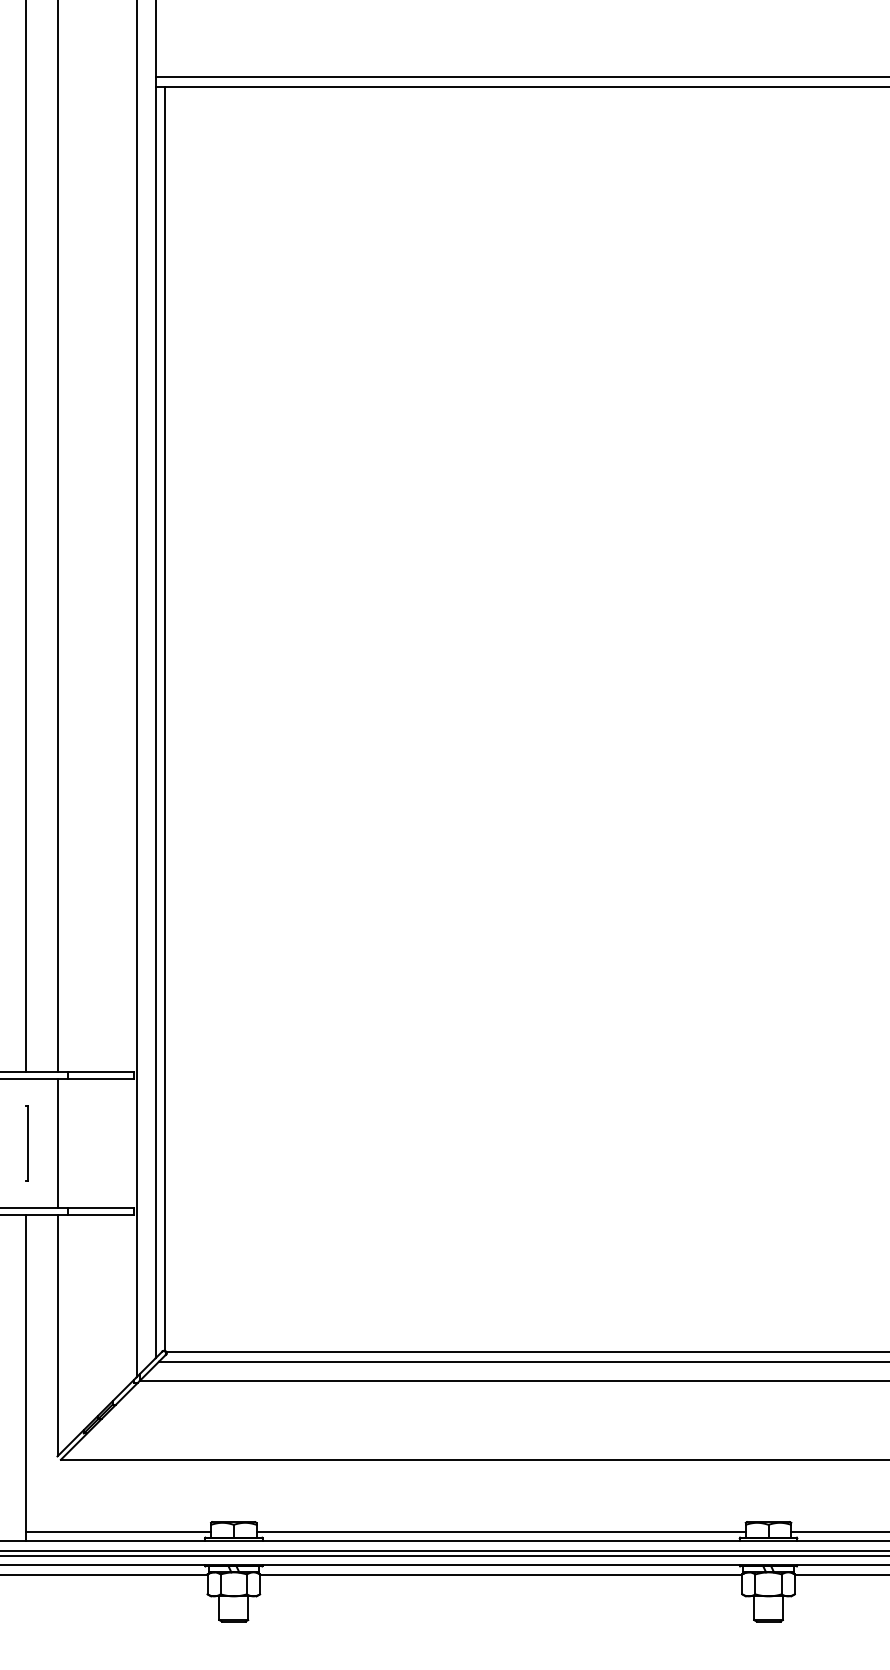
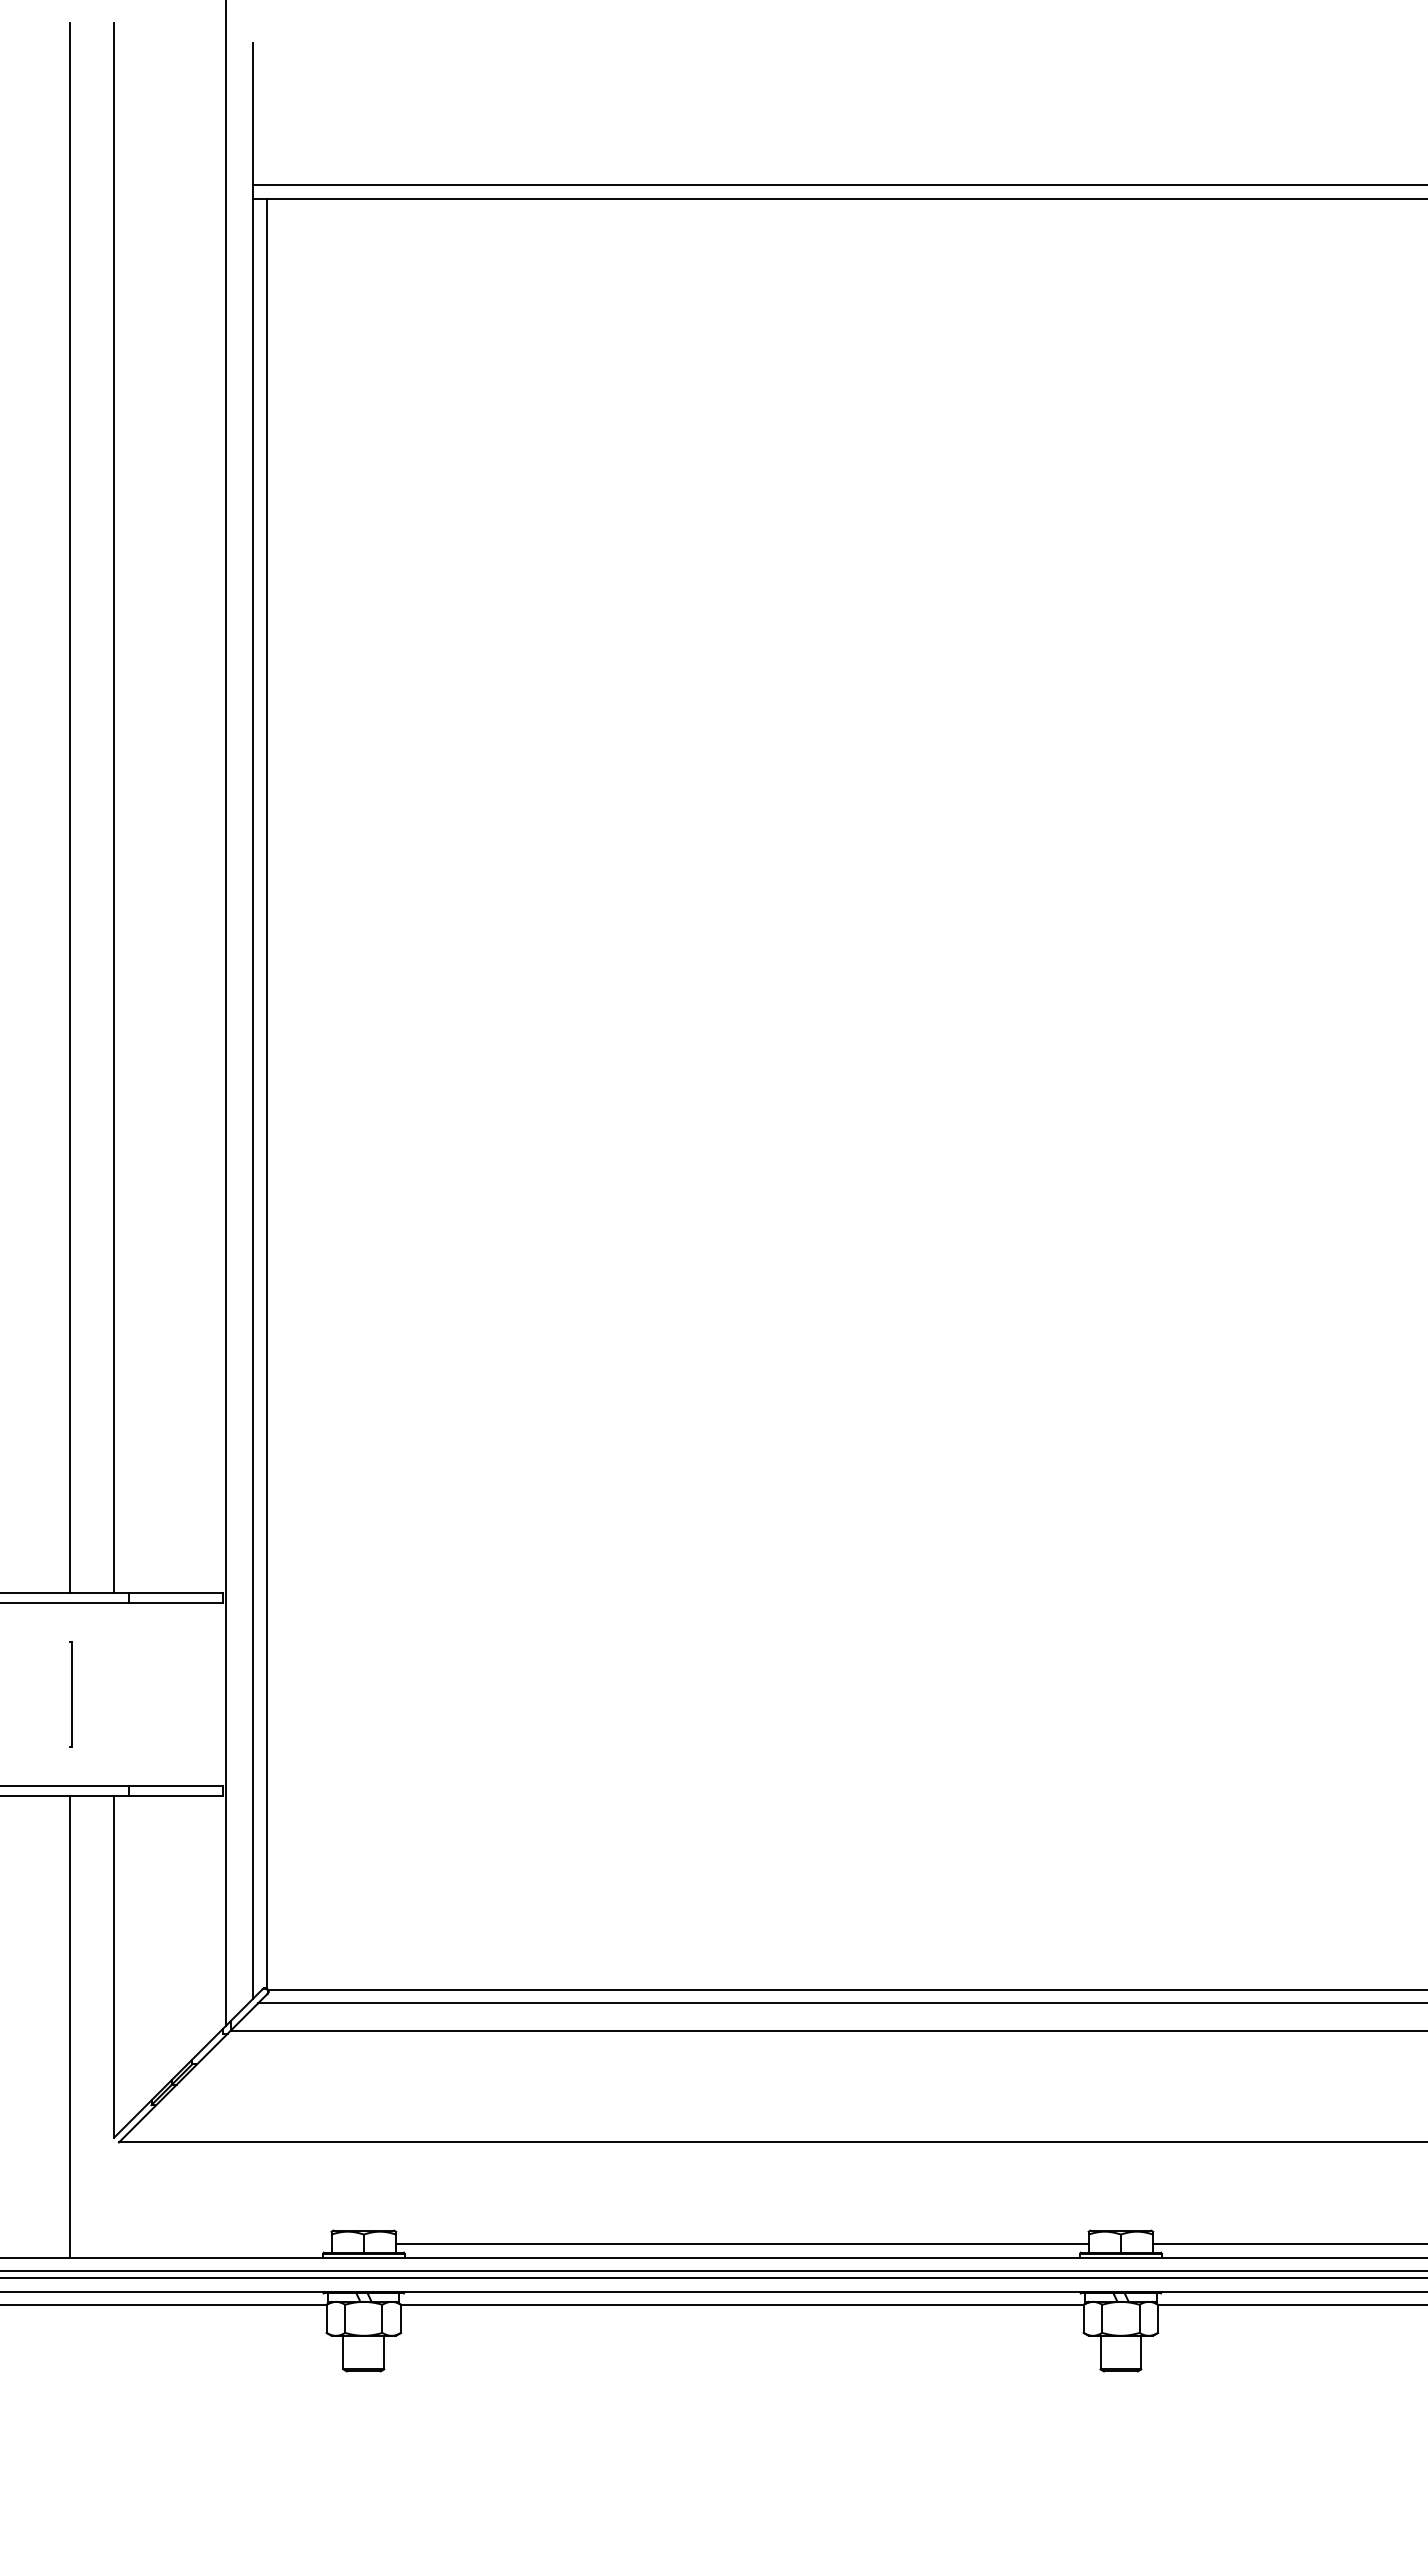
line: (57, 1143) -> (114, 1694), removed
line: (118, 1531) -> (200, 2244), removed

